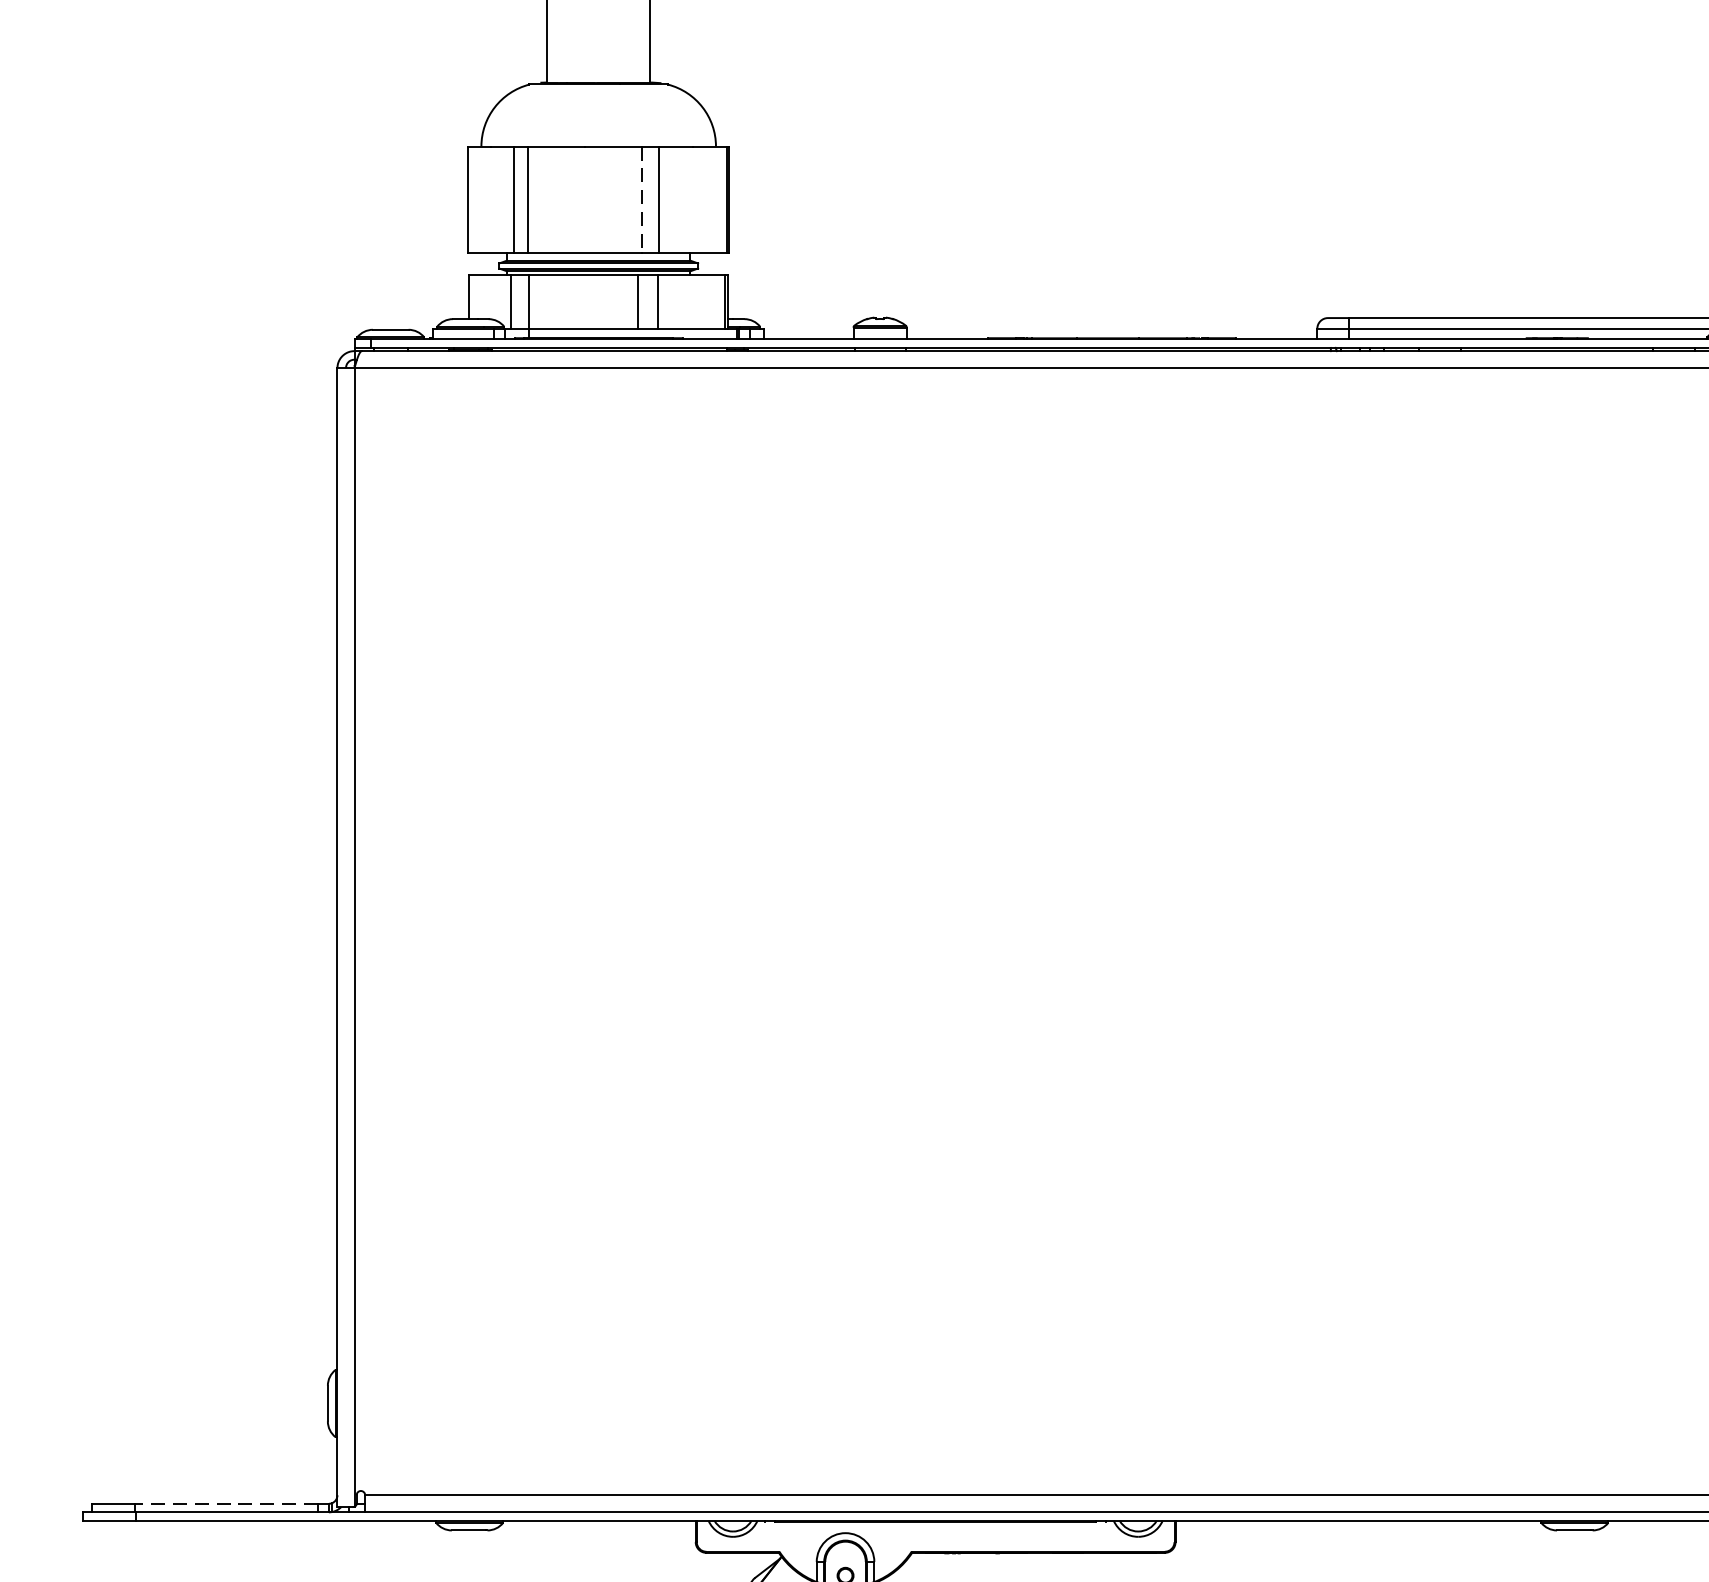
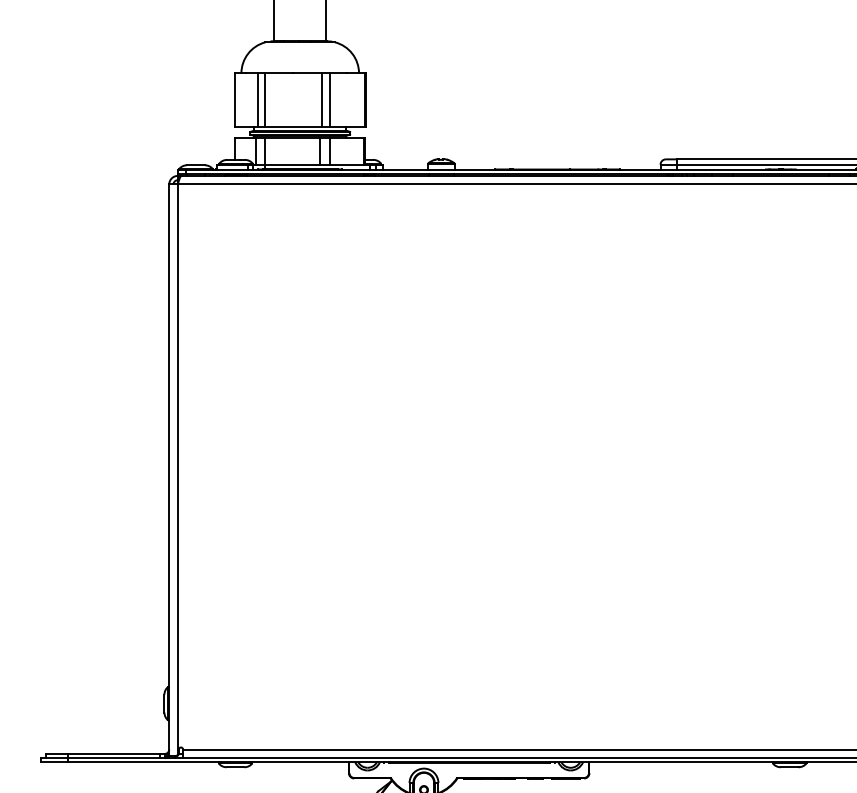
line: (643, 200) -> (322, 100), dashed -> solid
line: (226, 1503) -> (113, 753), dashed -> solid

